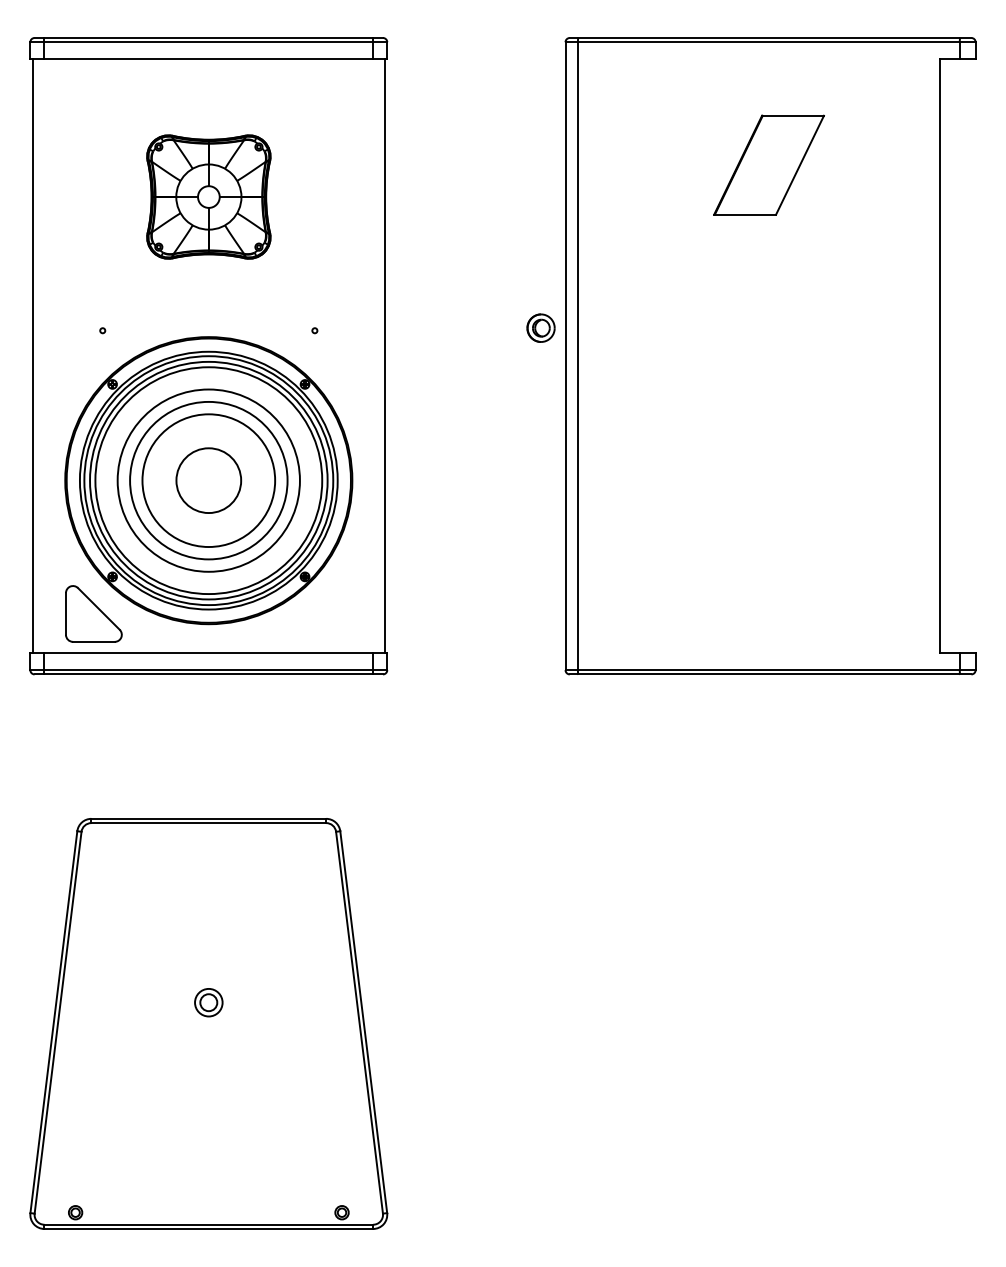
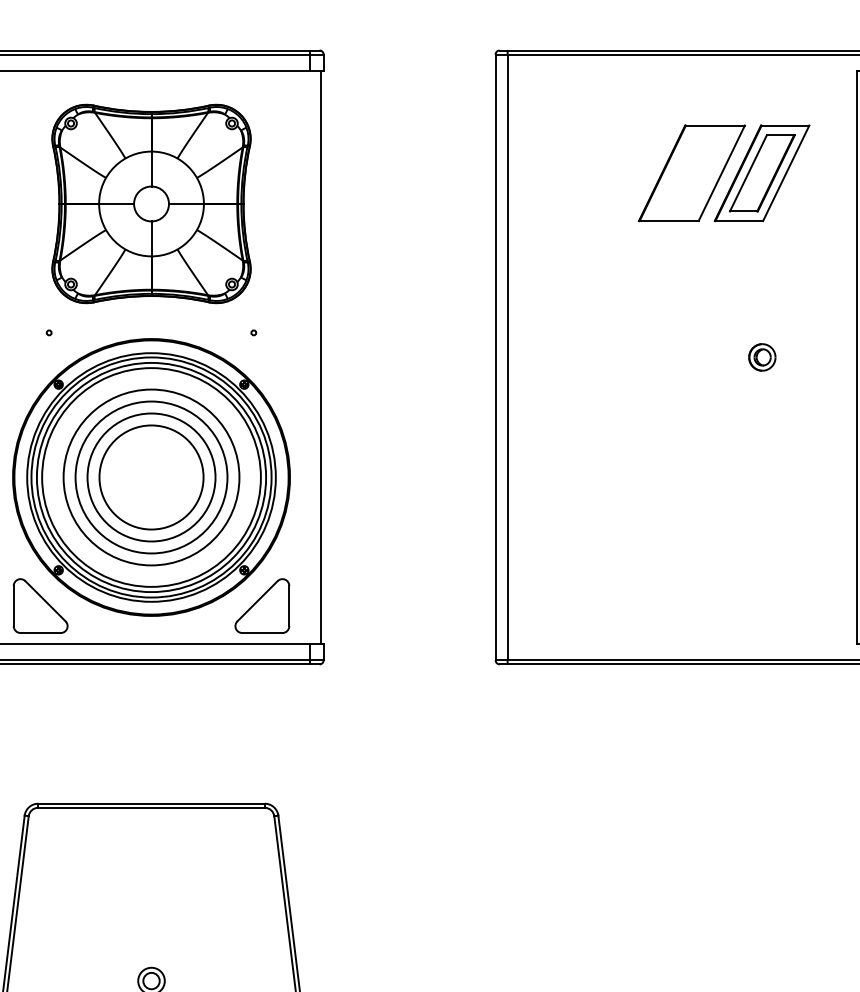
part: (841, 164) -> (761, 172), added
part: (208, 196) -> (151, 203), size x1.67
part: (540, 327) -> (761, 356), moved
circle: (208, 480) -> (151, 477), size x1.67
part: (323, 613) -> (262, 605), added

